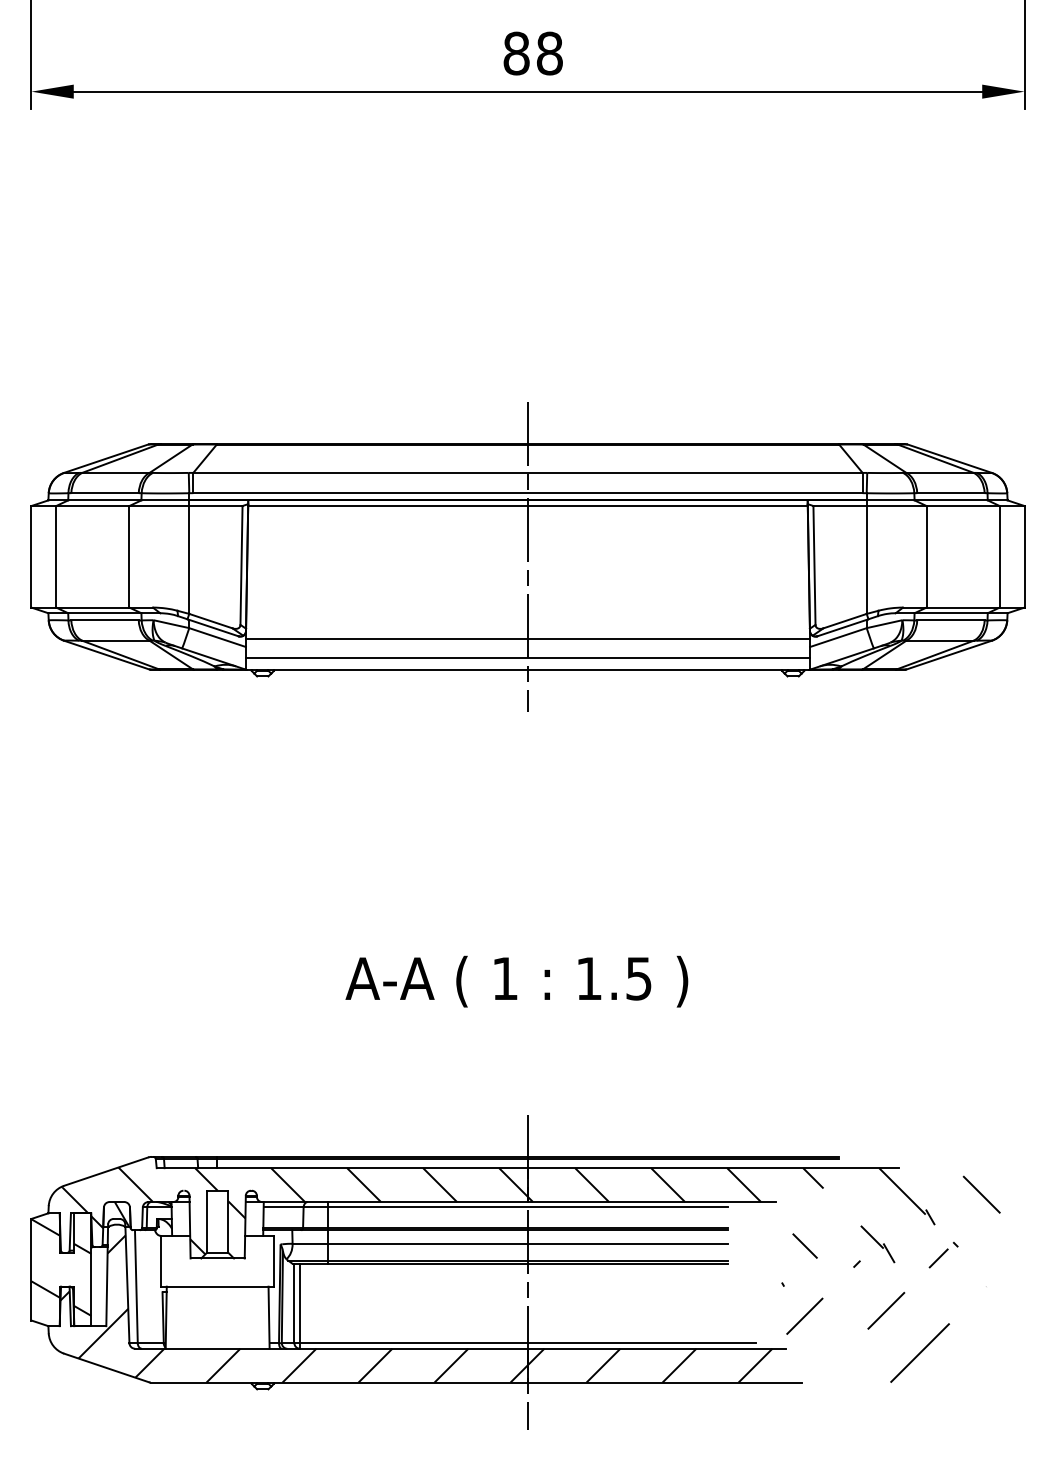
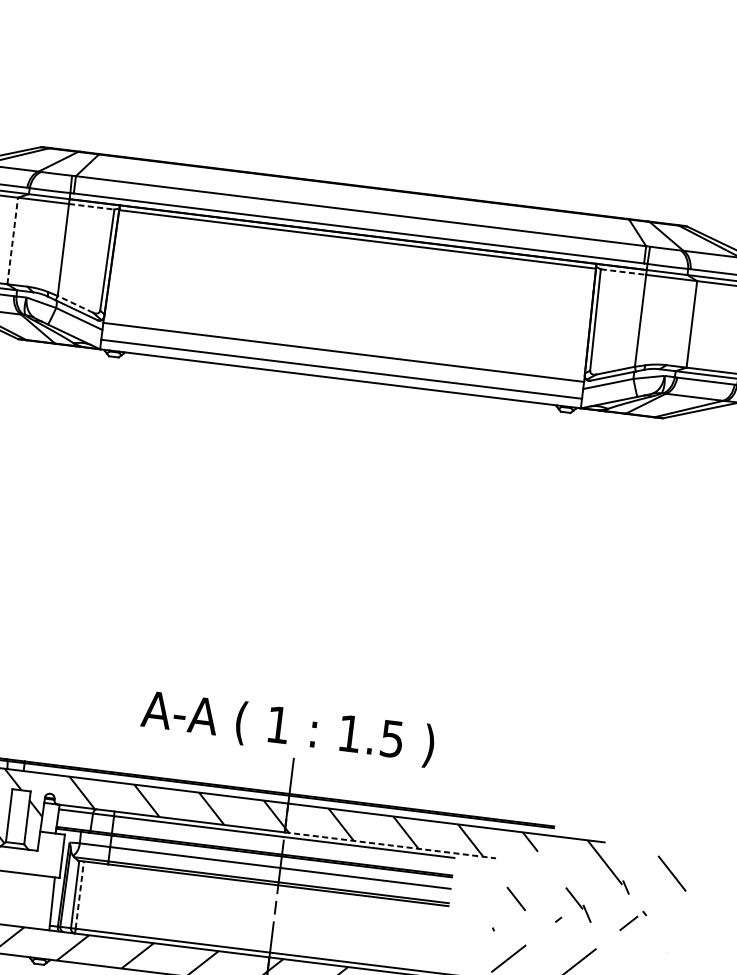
line: (215, 506) -> (91, 207), solid -> dashed
line: (840, 506) -> (623, 272), solid -> dashed
line: (129, 556) -> (12, 240), solid -> dashed
line: (528, 556) -> (352, 282), removed
line: (210, 621) -> (75, 304), solid -> dashed
text: (516, 981) -> (287, 728), moved
line: (652, 1202) -> (390, 845), solid -> dashed
line: (299, 1303) -> (79, 894), solid -> dashed

